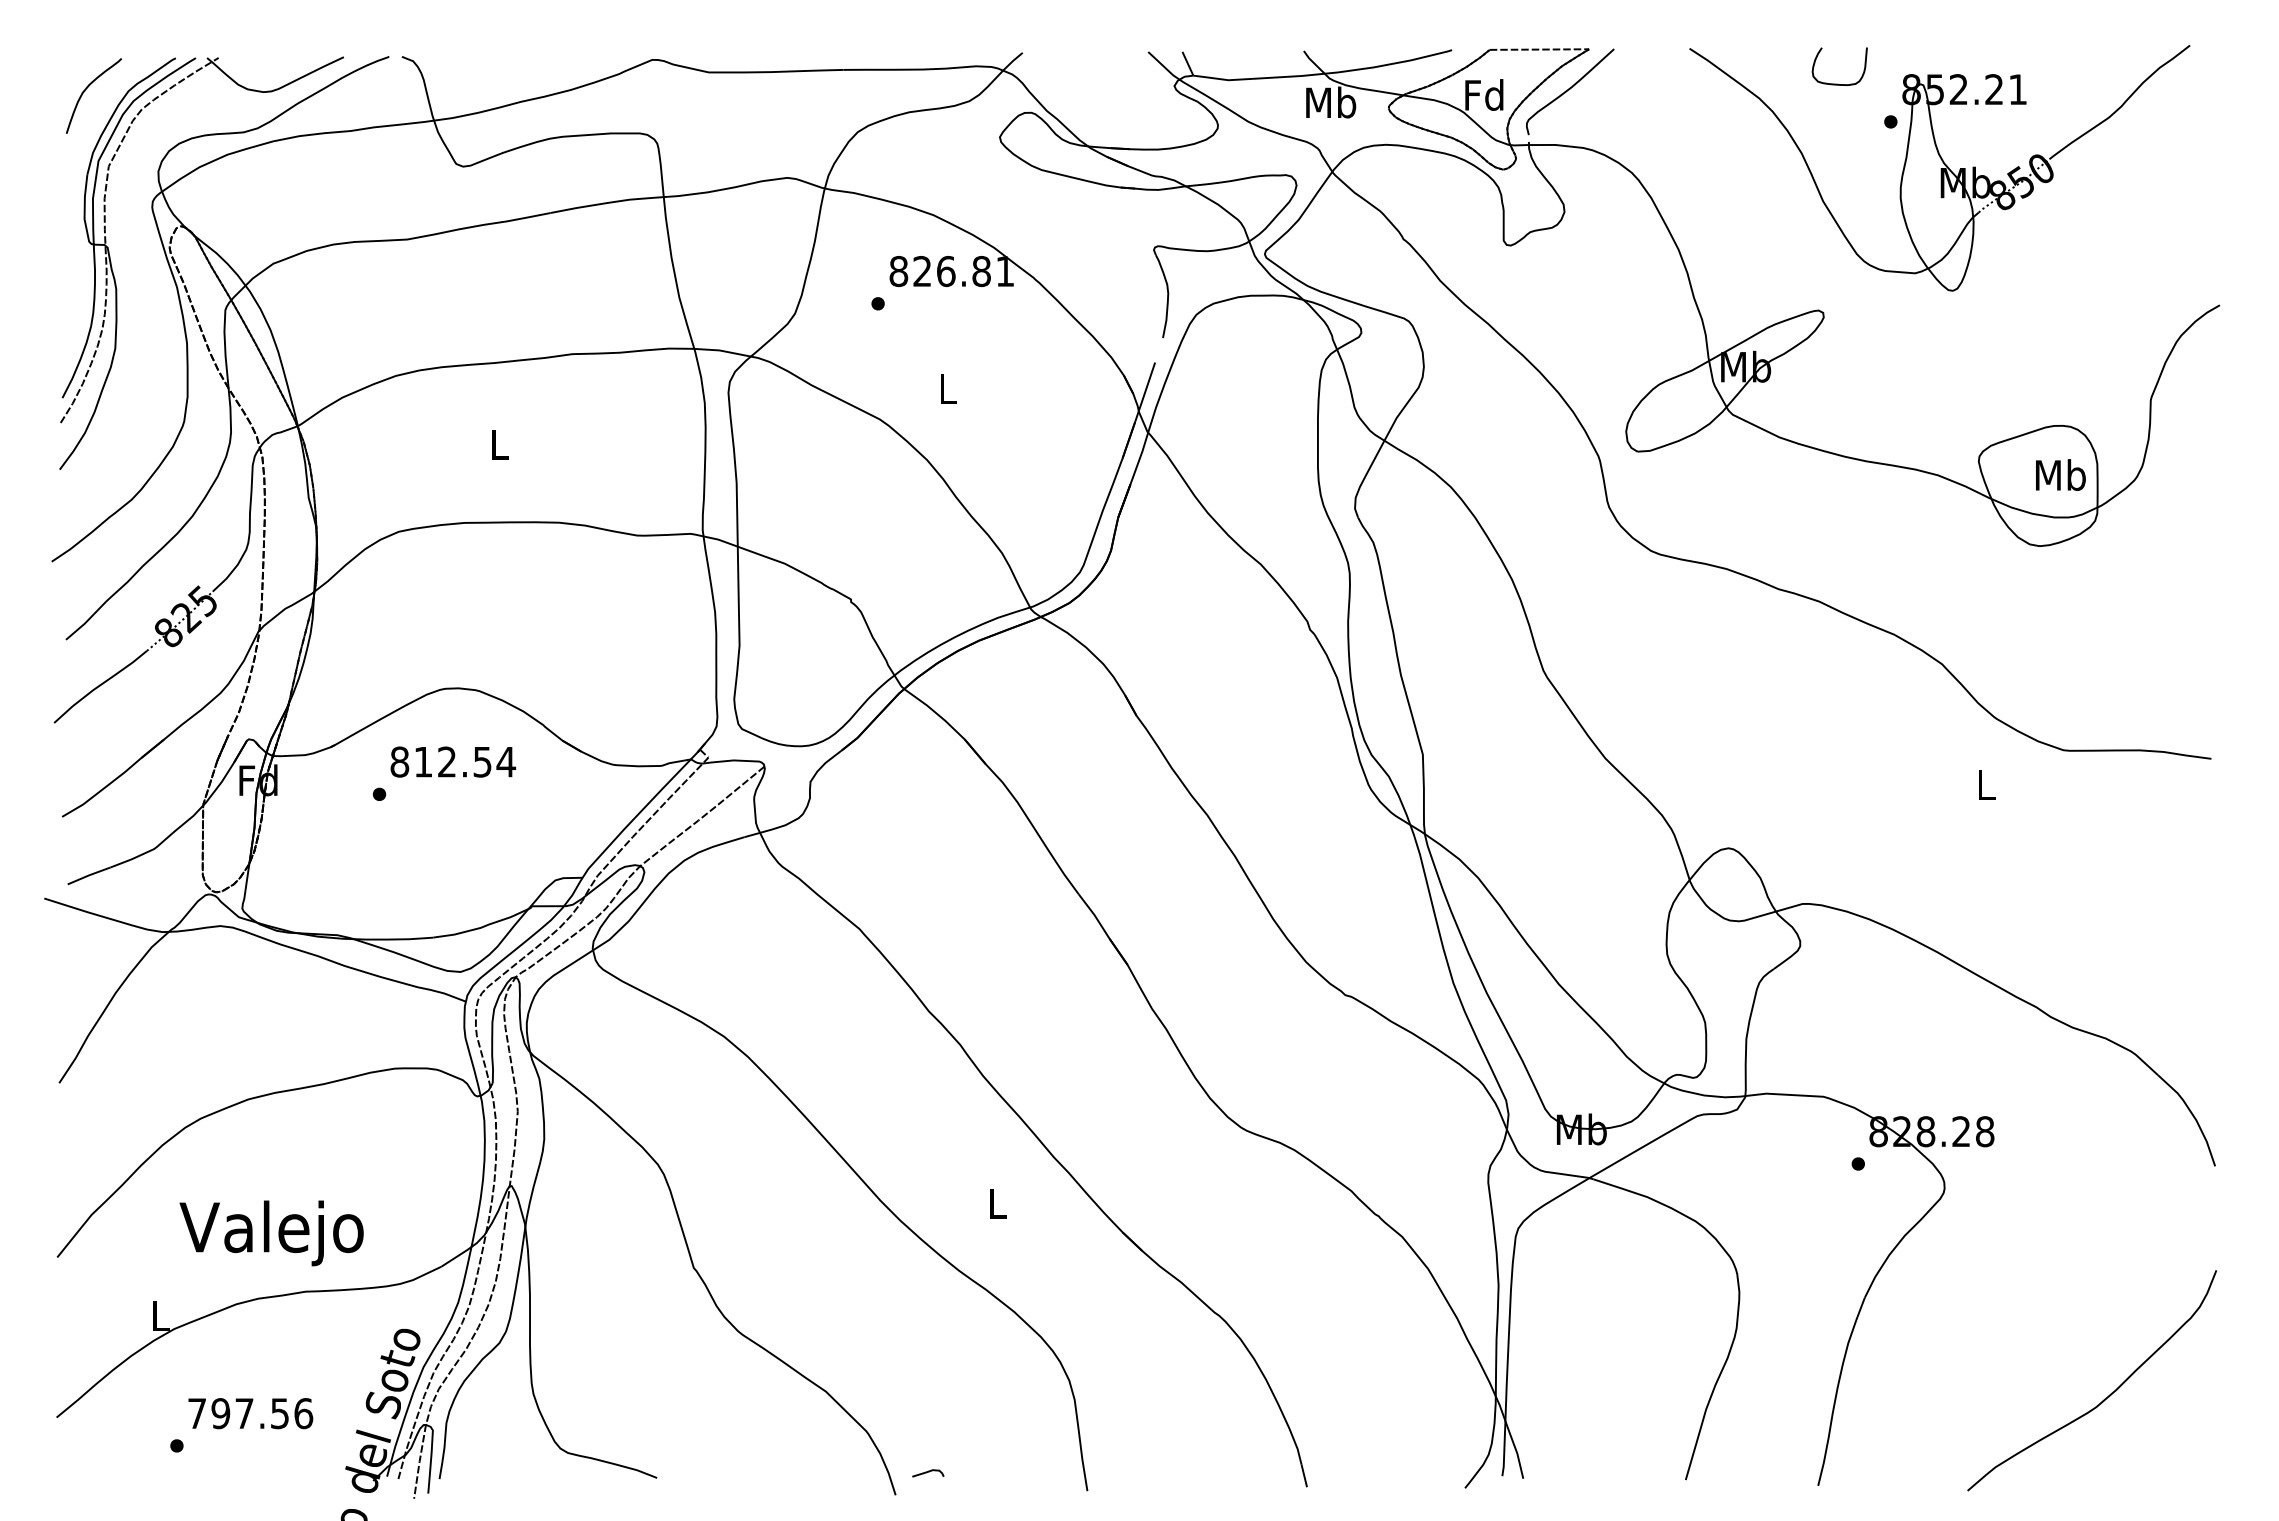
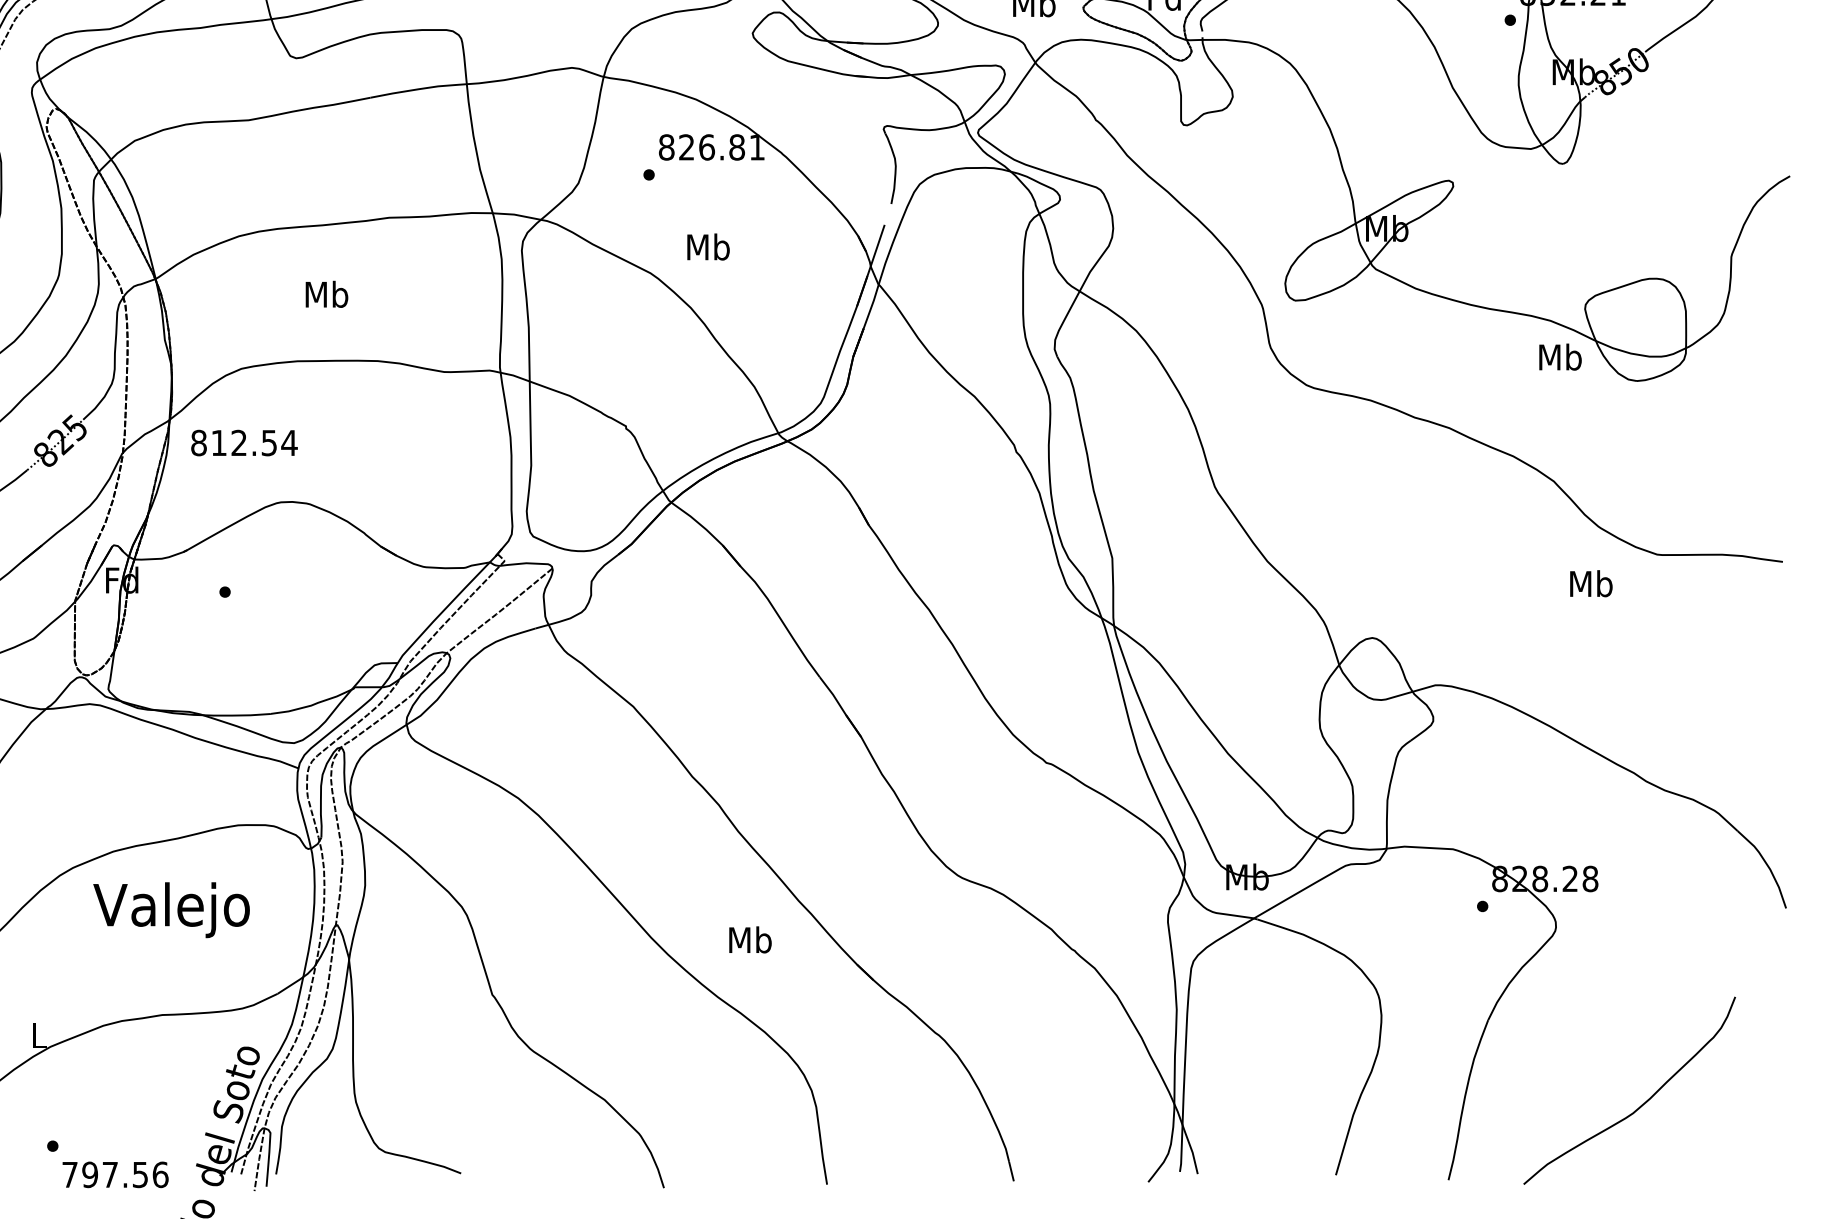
text: (948, 388) -> (708, 246), L -> Mb
text: (499, 444) -> (327, 294), L -> Mb
text: (2060, 474) -> (1560, 356), moved
text: (453, 761) -> (244, 442), moved
text: (1986, 784) -> (1591, 583), L -> Mb
text: (997, 1203) -> (750, 940), L -> Mb
text: (271, 1233) -> (171, 910), moved
curve: (2104, 1398) -> (1640, 1105), moved
text: (250, 1413) -> (115, 1174), moved
curve: (928, 1472) -> (691, 1168), removed

